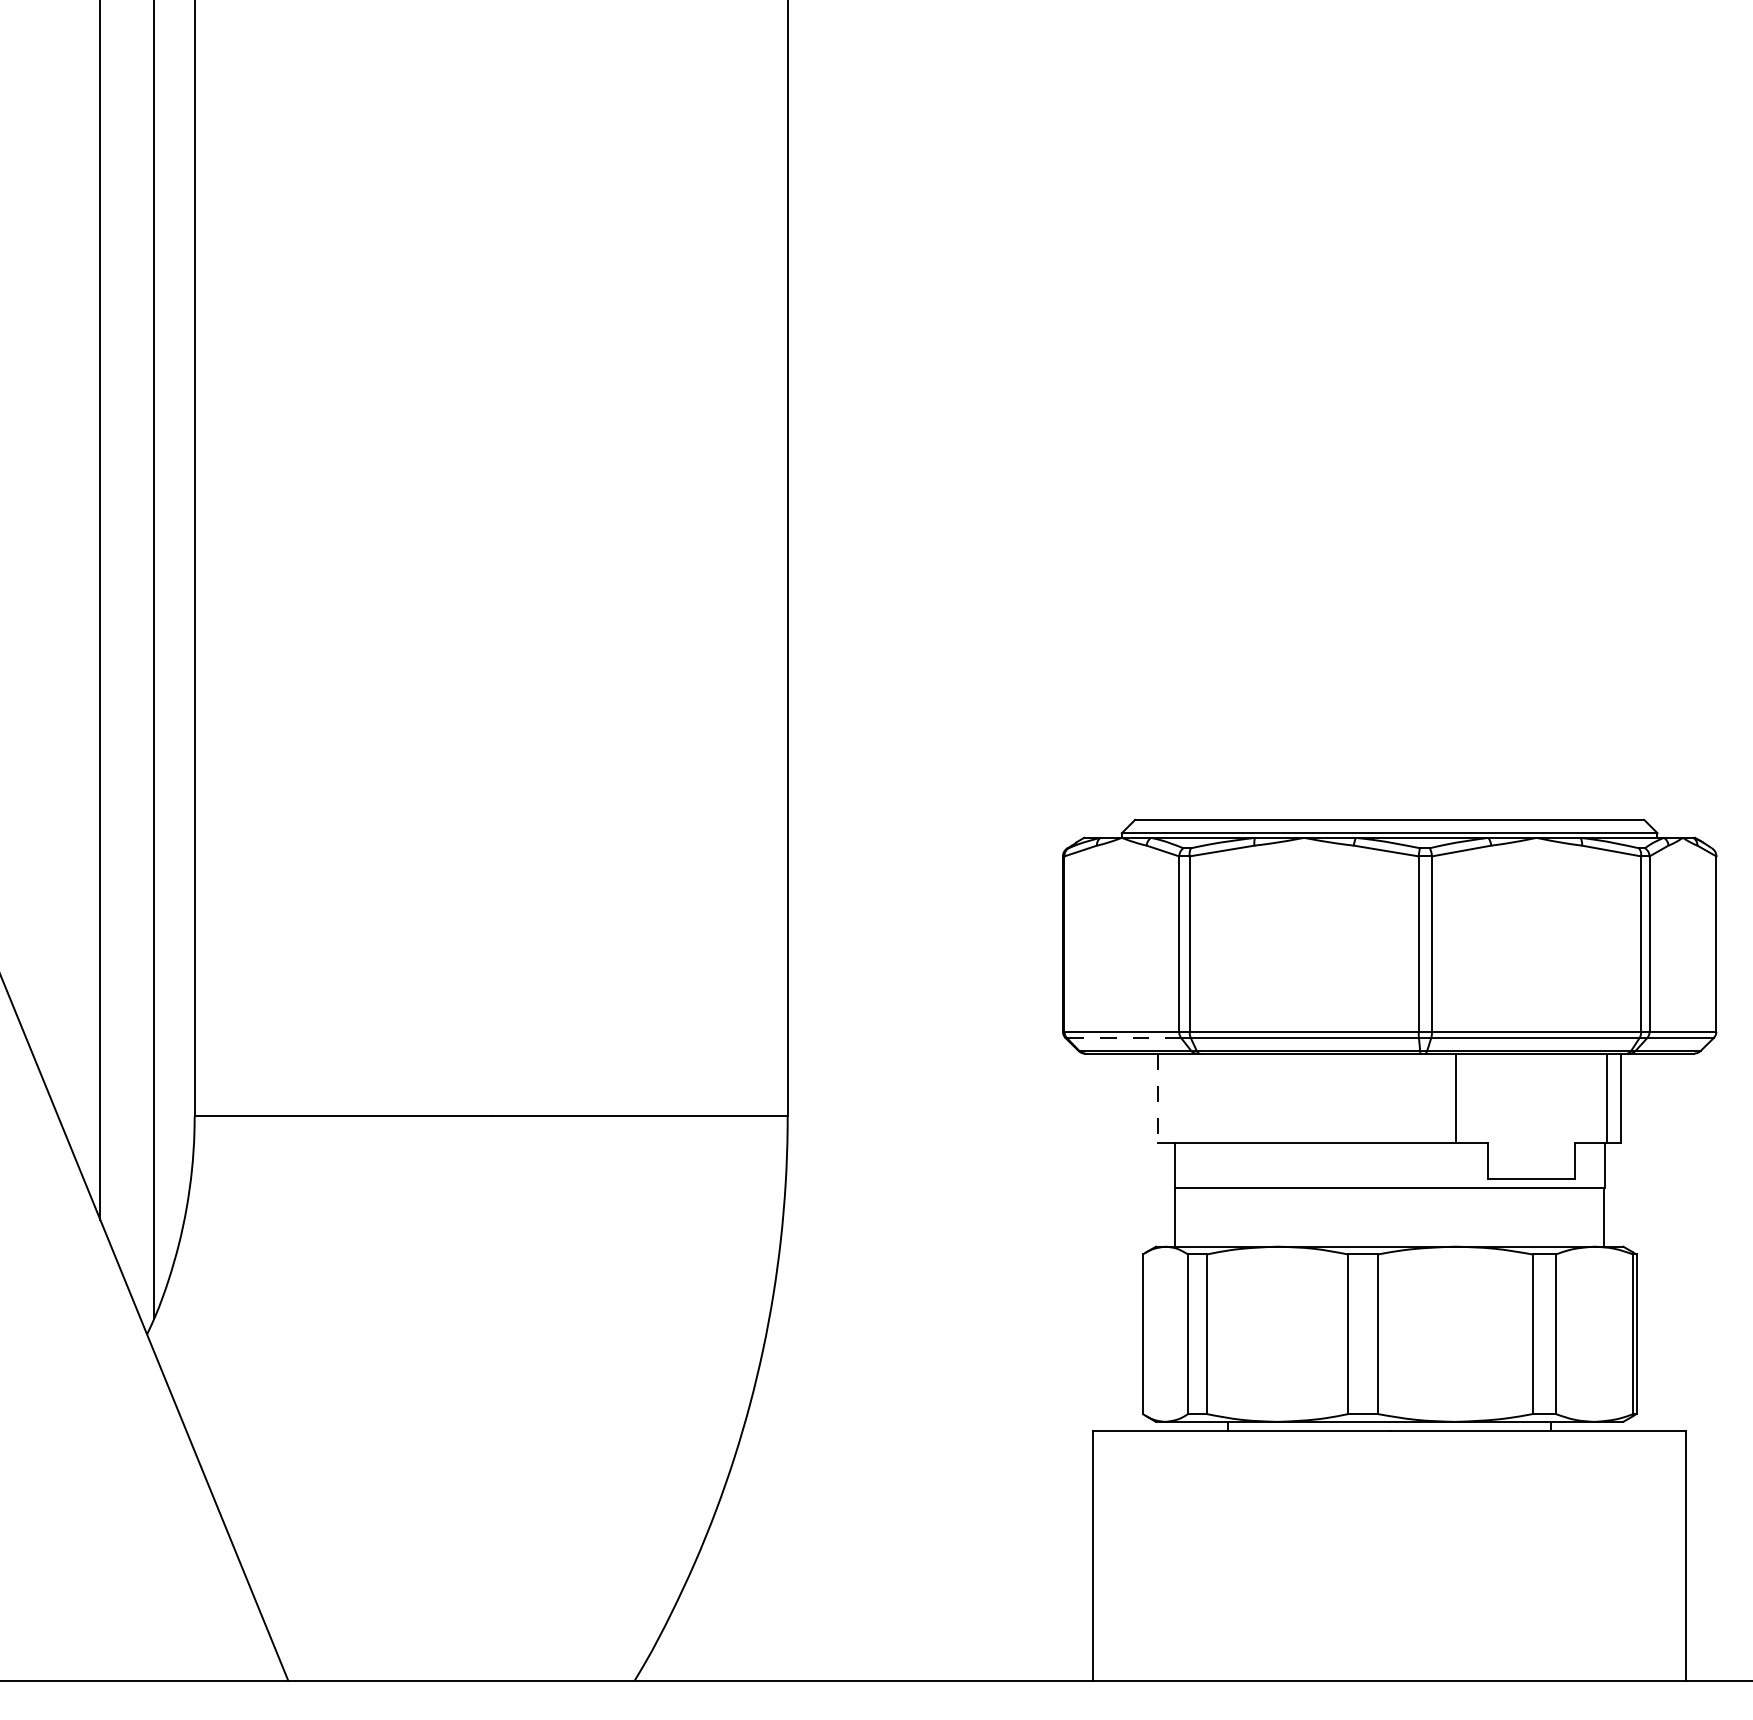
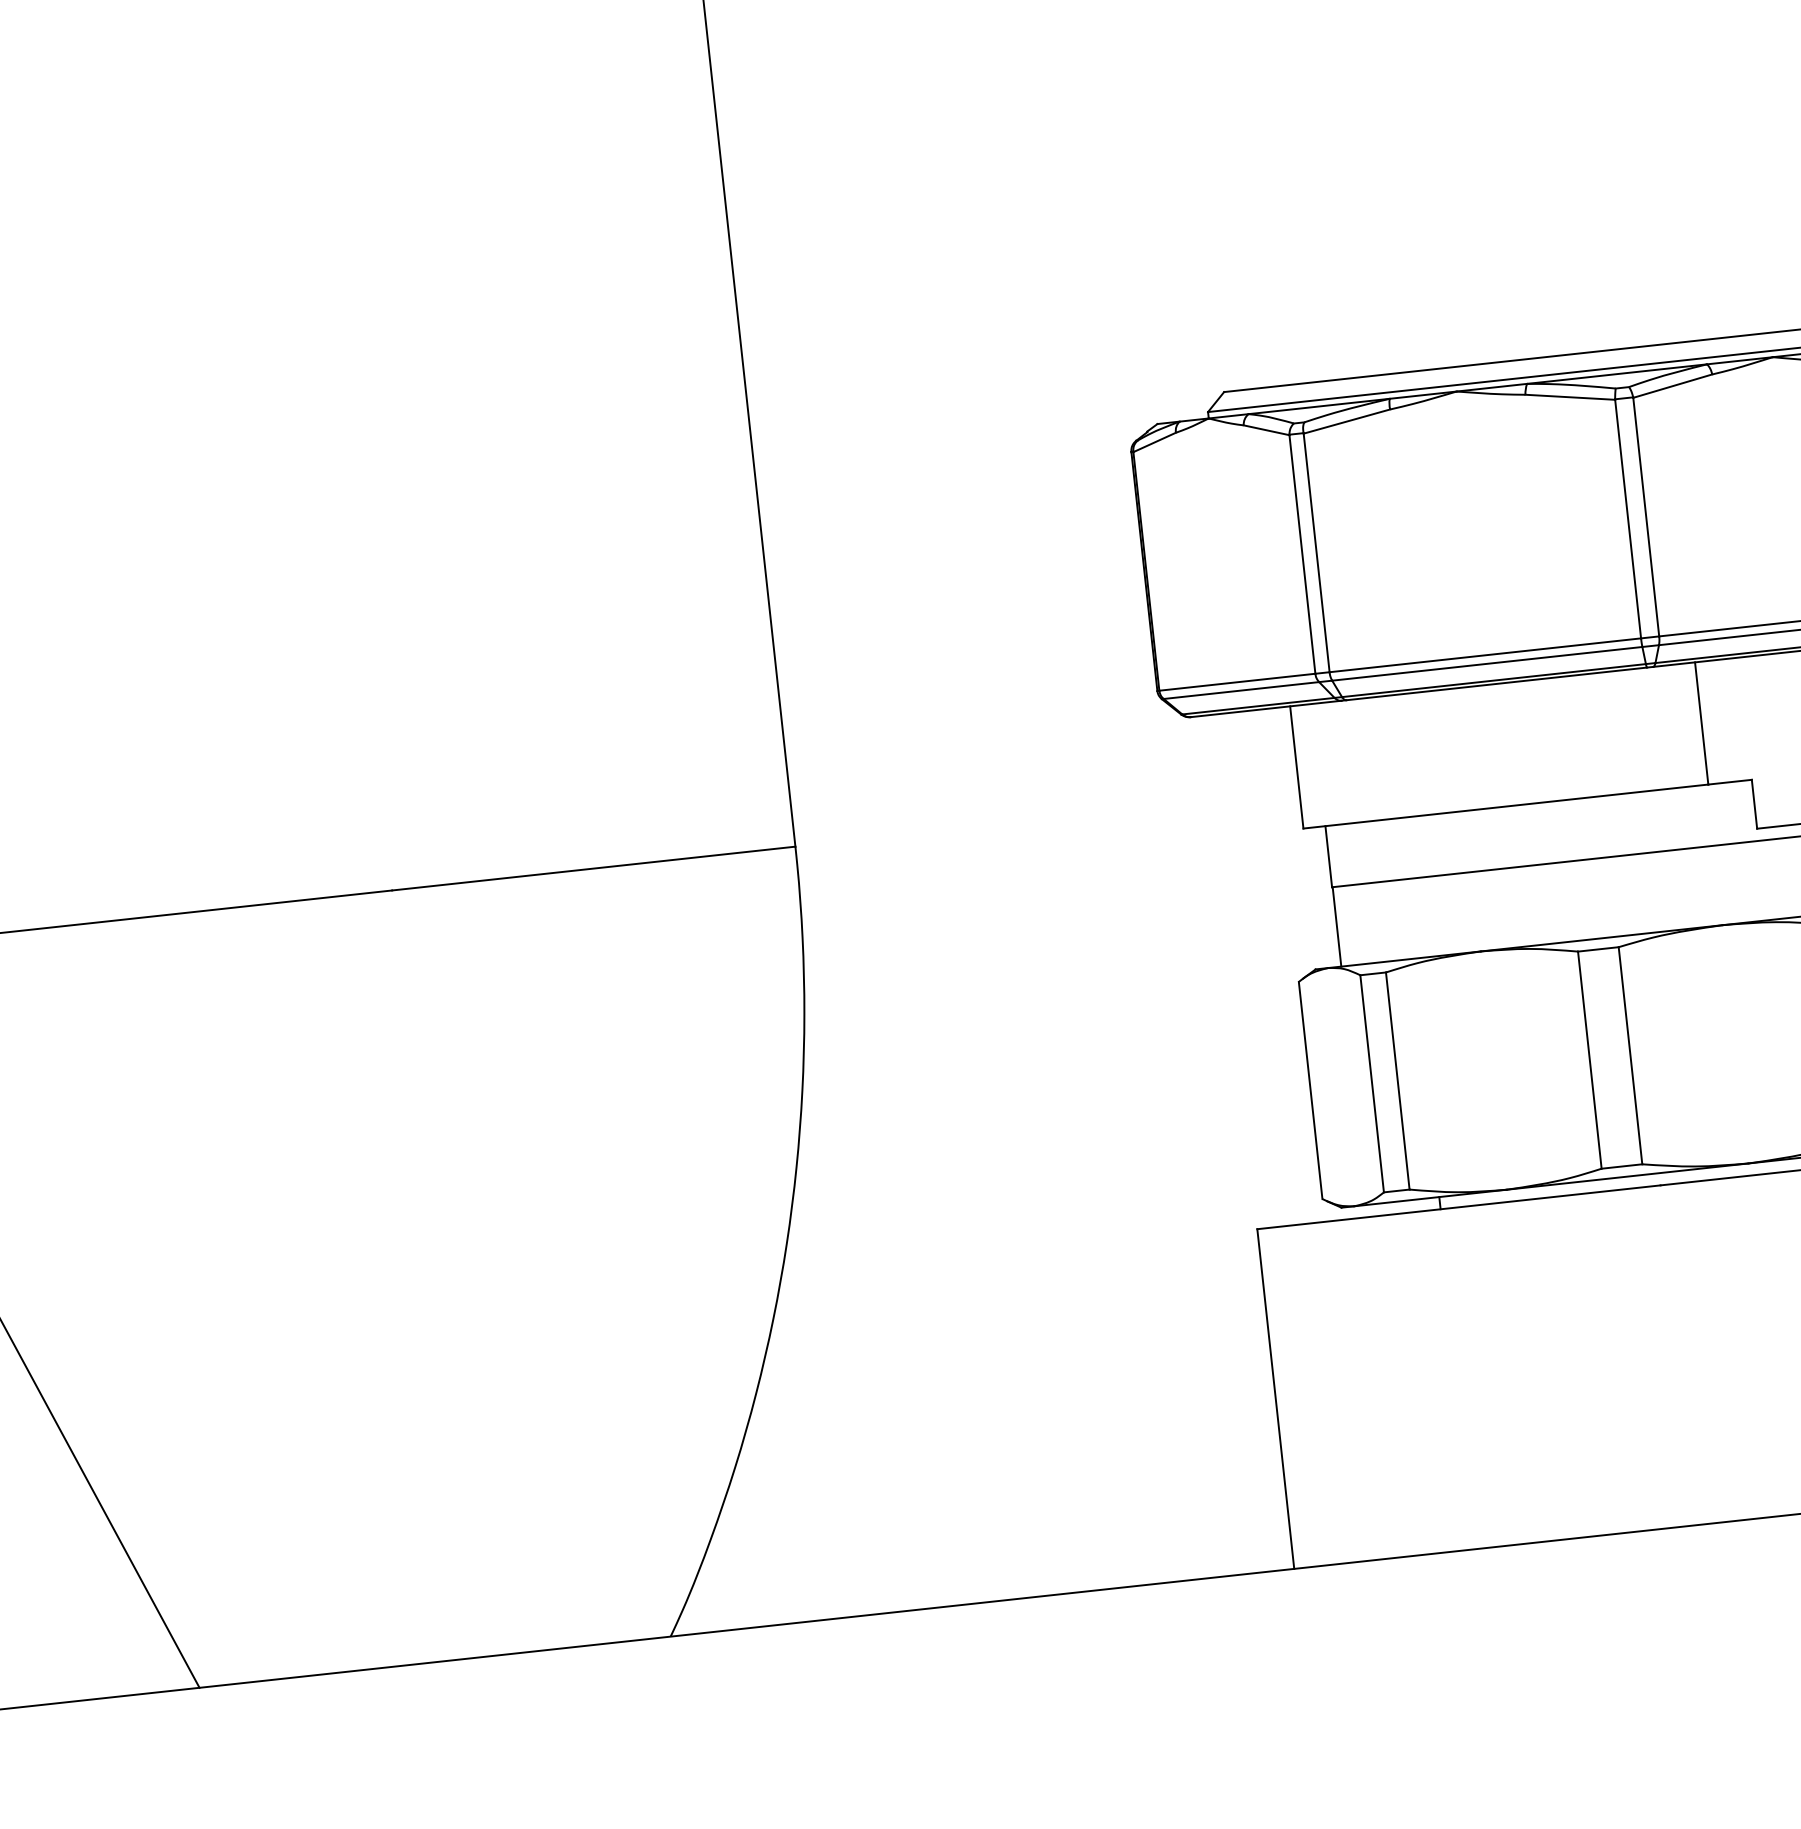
line: (1123, 1038) -> (1240, 691), dashed -> solid
line: (1158, 1098) -> (1297, 767), dashed -> solid

